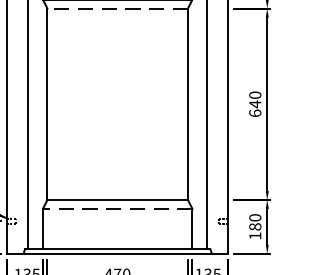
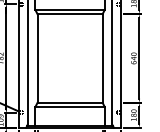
line: (118, 9) -> (70, 14), dashed -> solid
line: (118, 209) -> (70, 107), dashed -> solid

